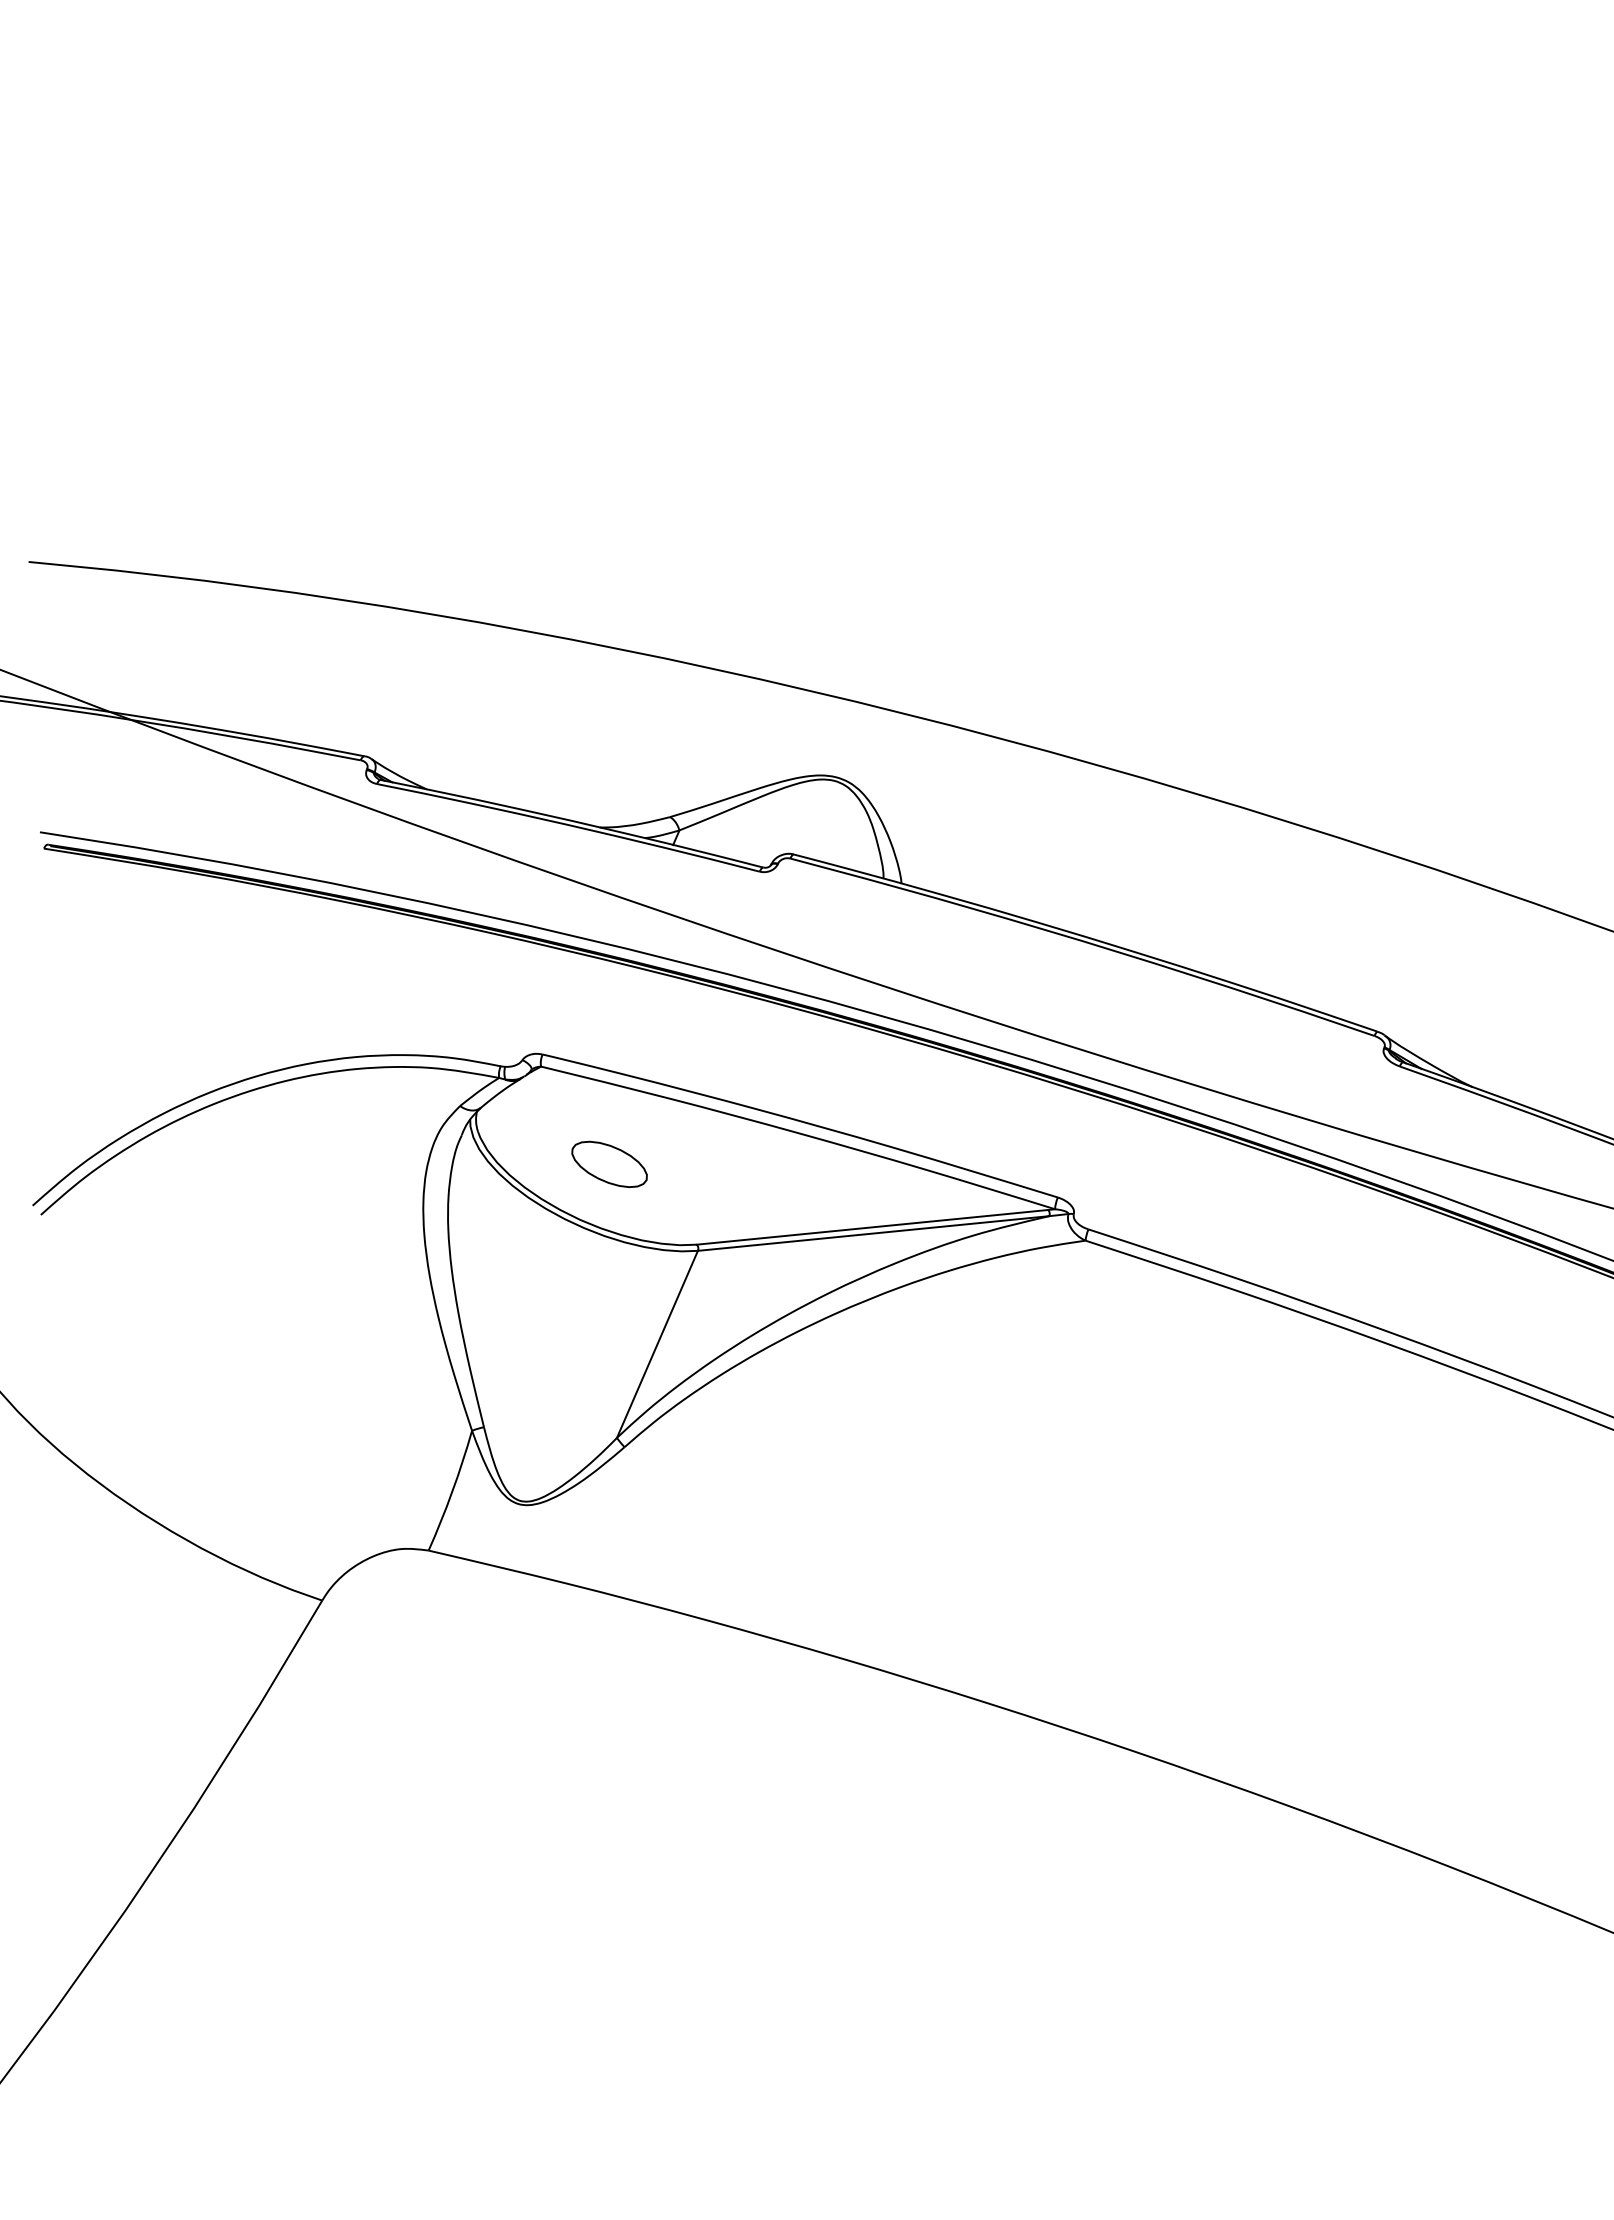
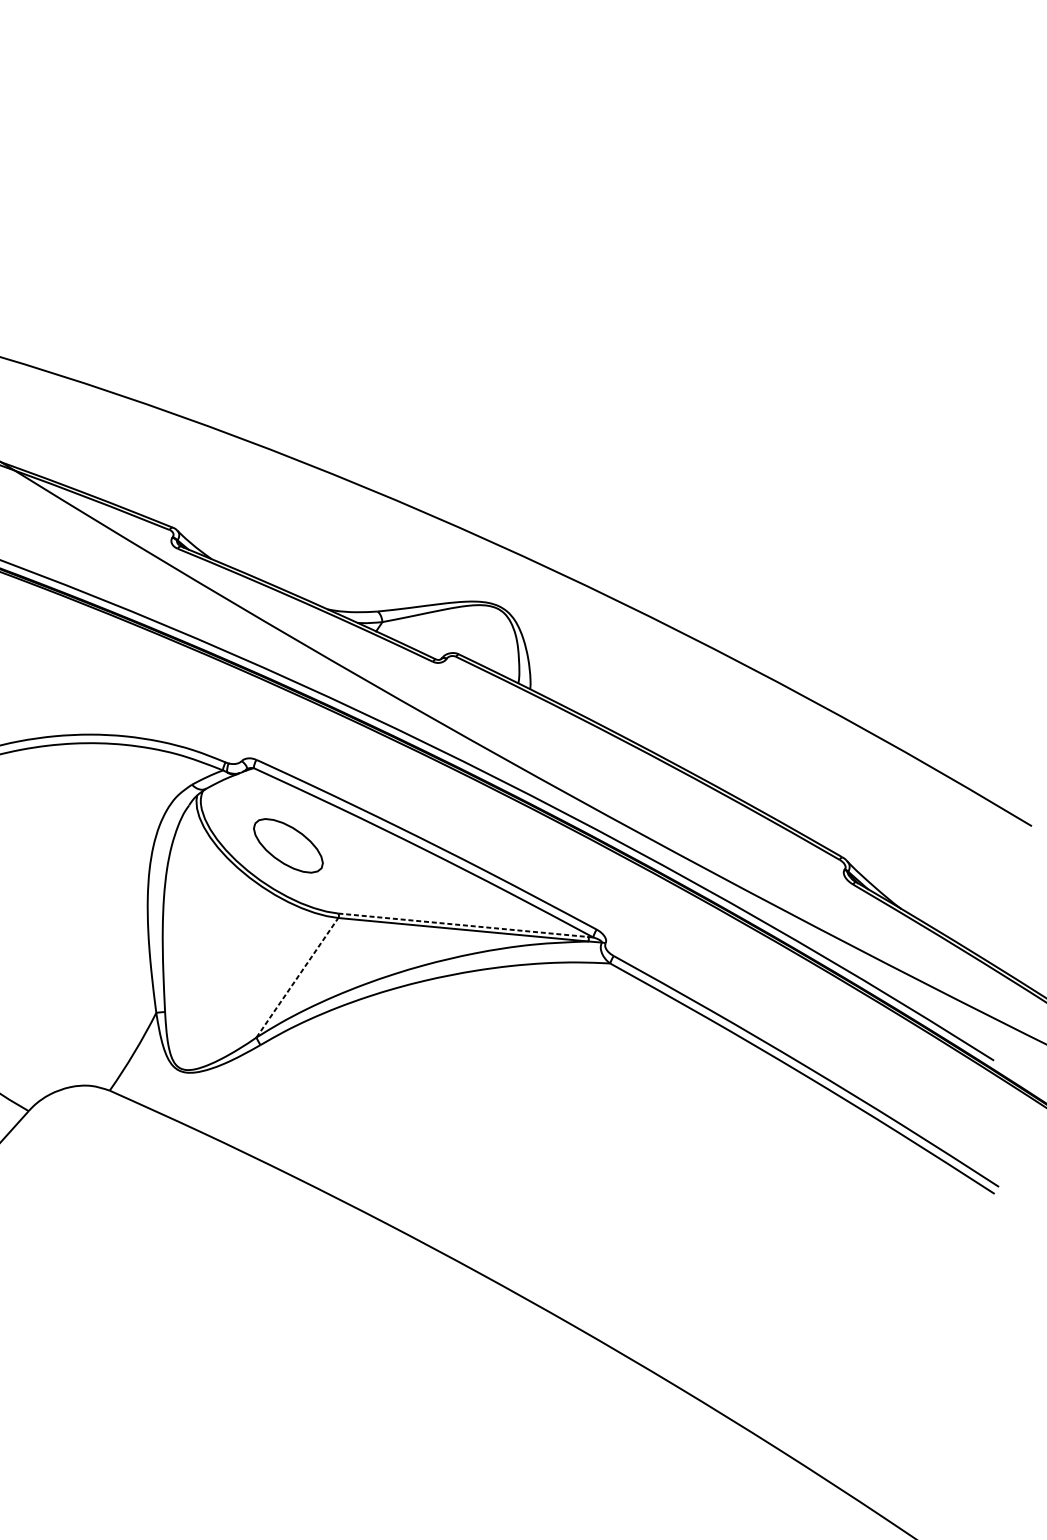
part: (609, 1163) -> (288, 845), size x1.4
line: (872, 1227) -> (463, 925), solid -> dashed
line: (657, 1344) -> (297, 977), solid -> dashed

